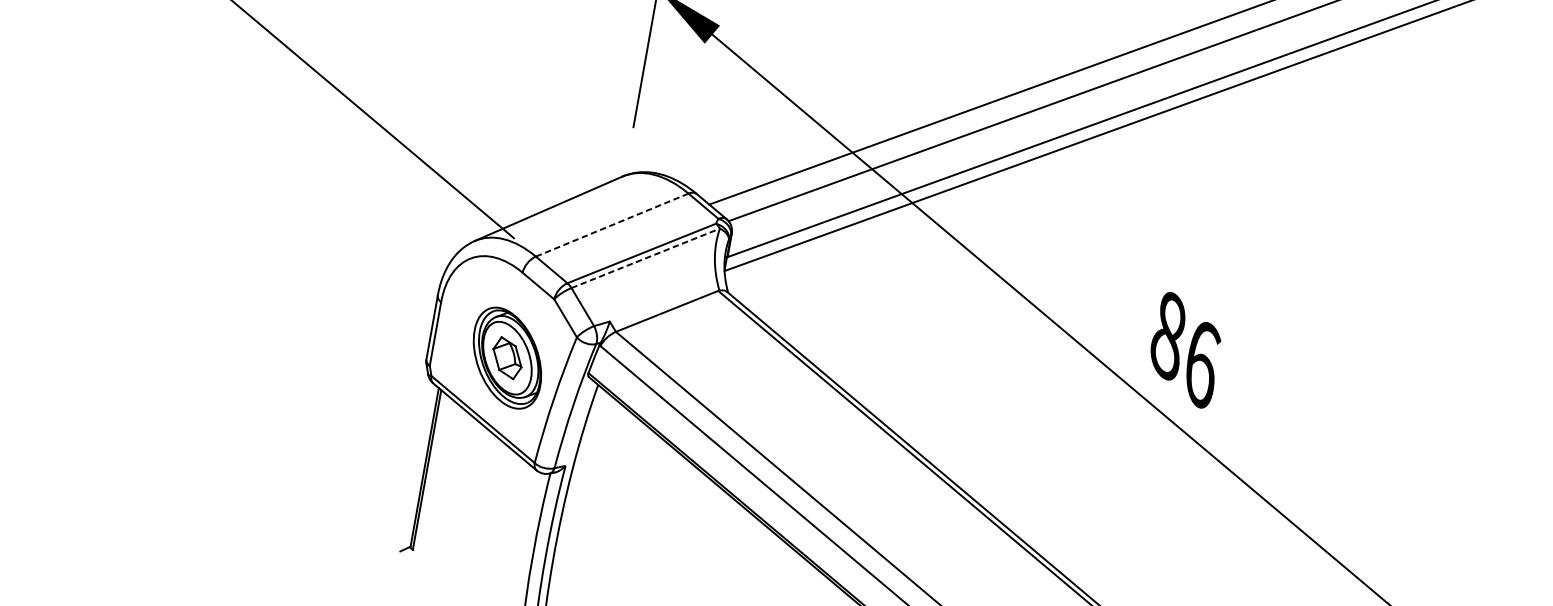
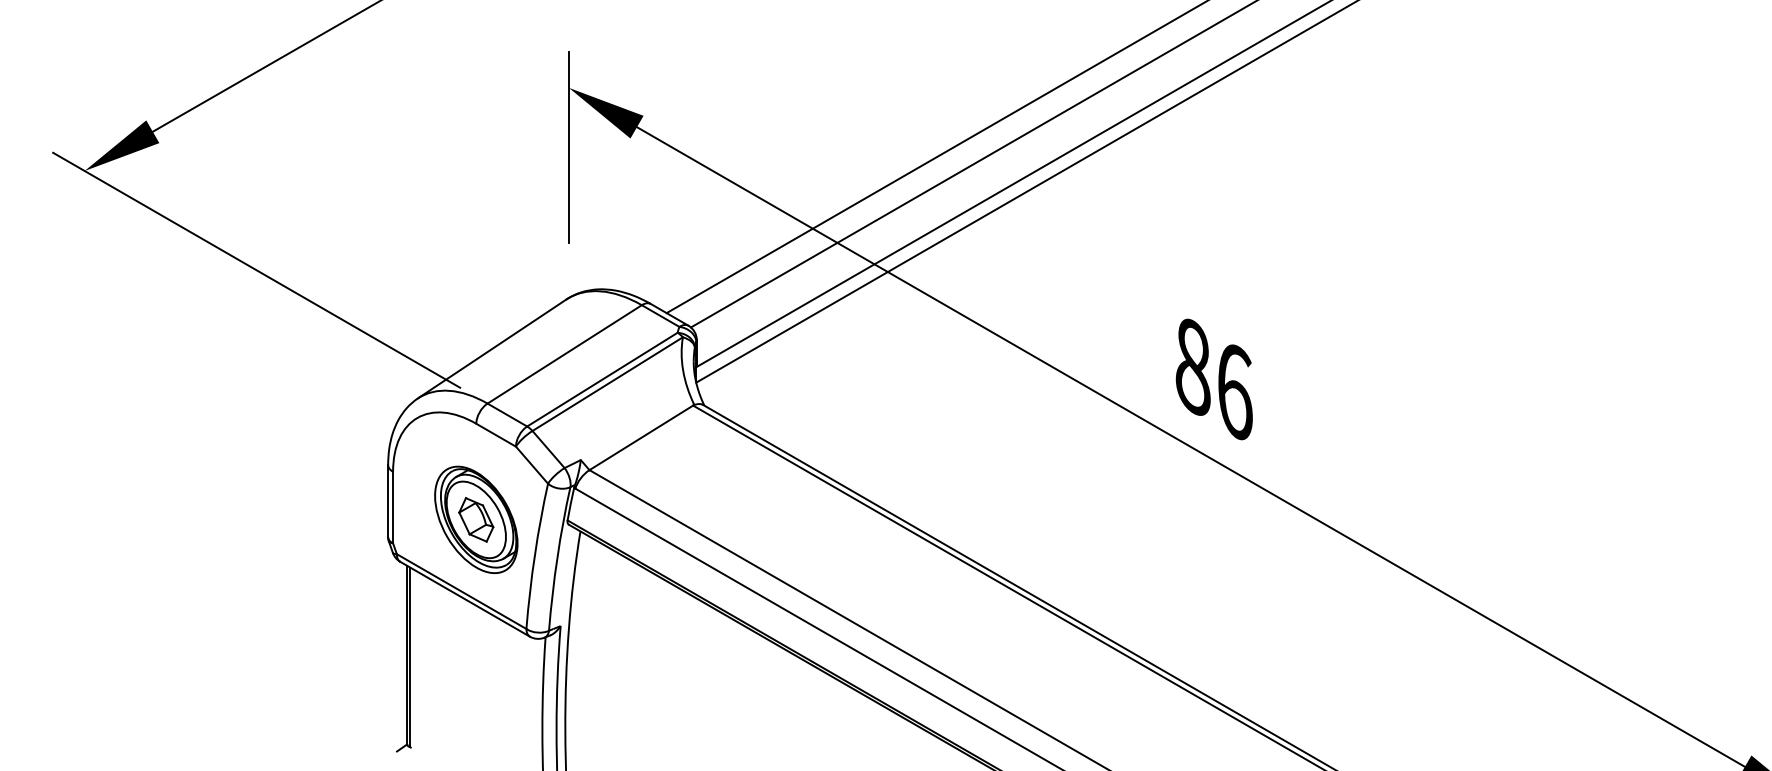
line: (612, 225) -> (565, 354), dashed -> solid
line: (645, 258) -> (607, 384), dashed -> solid

